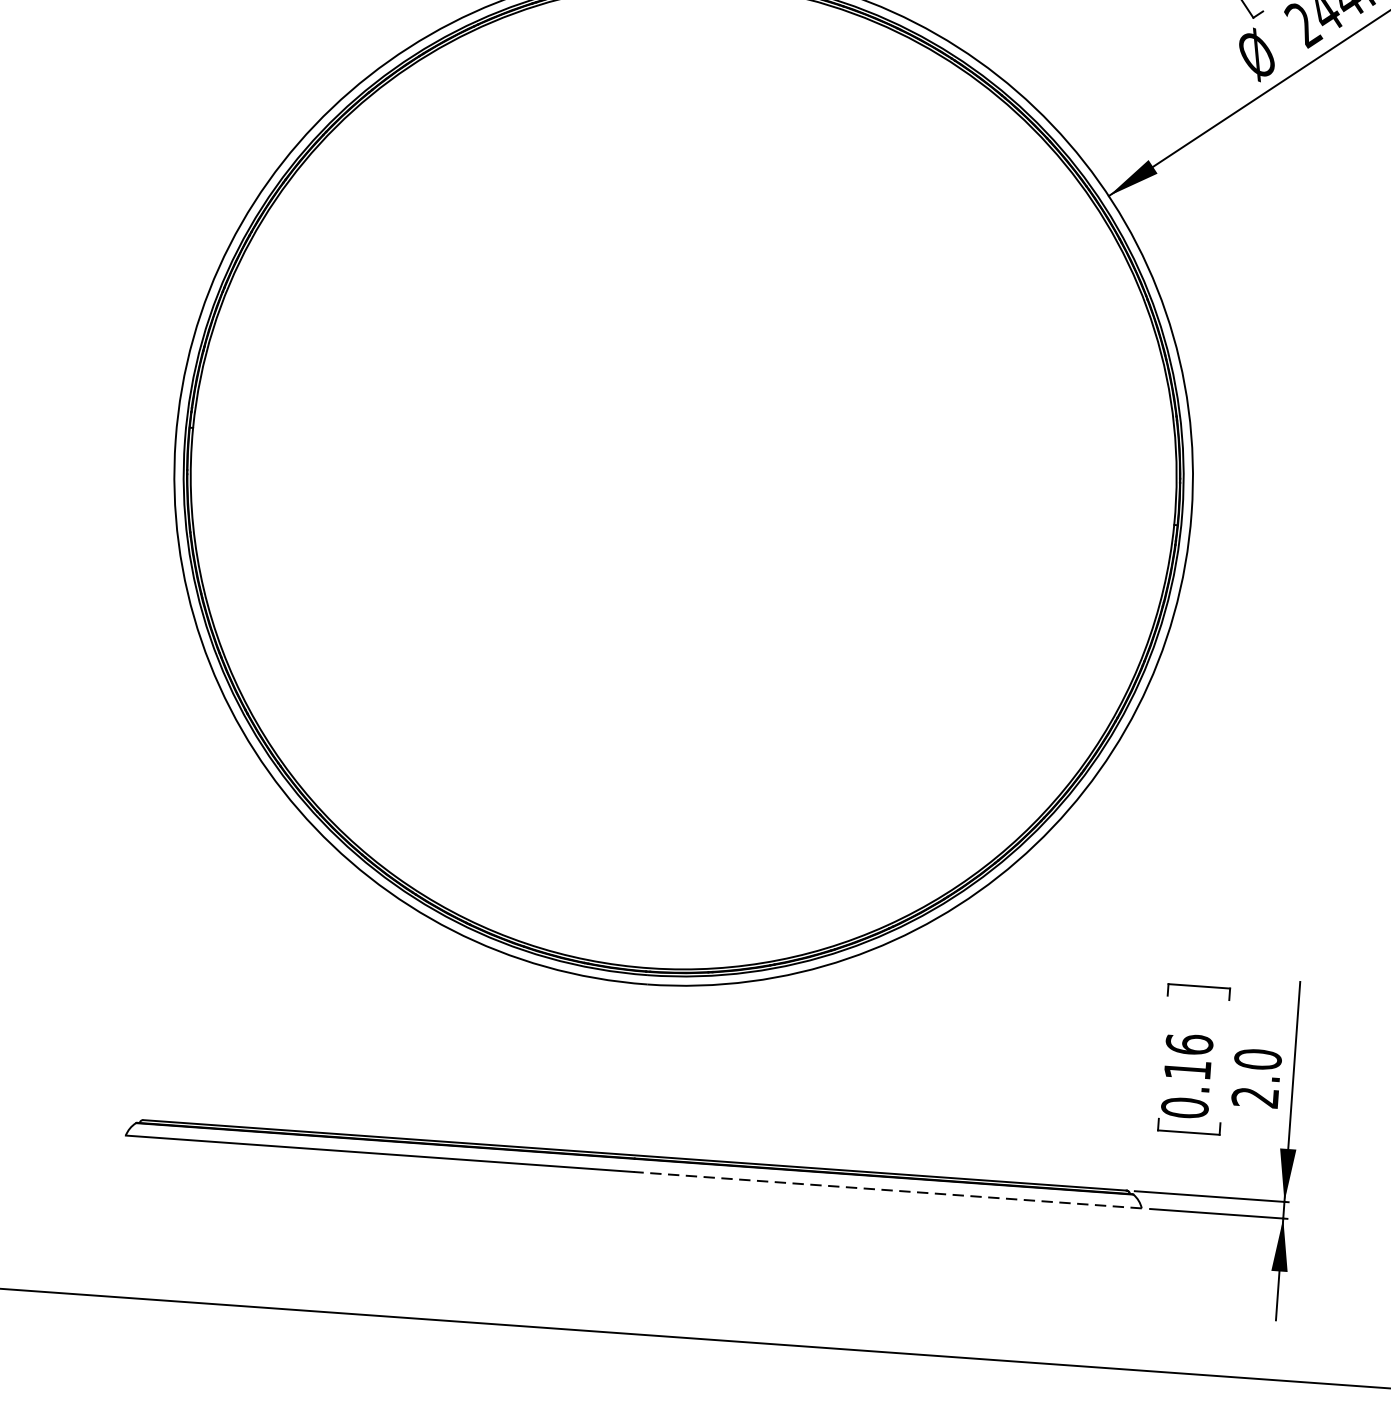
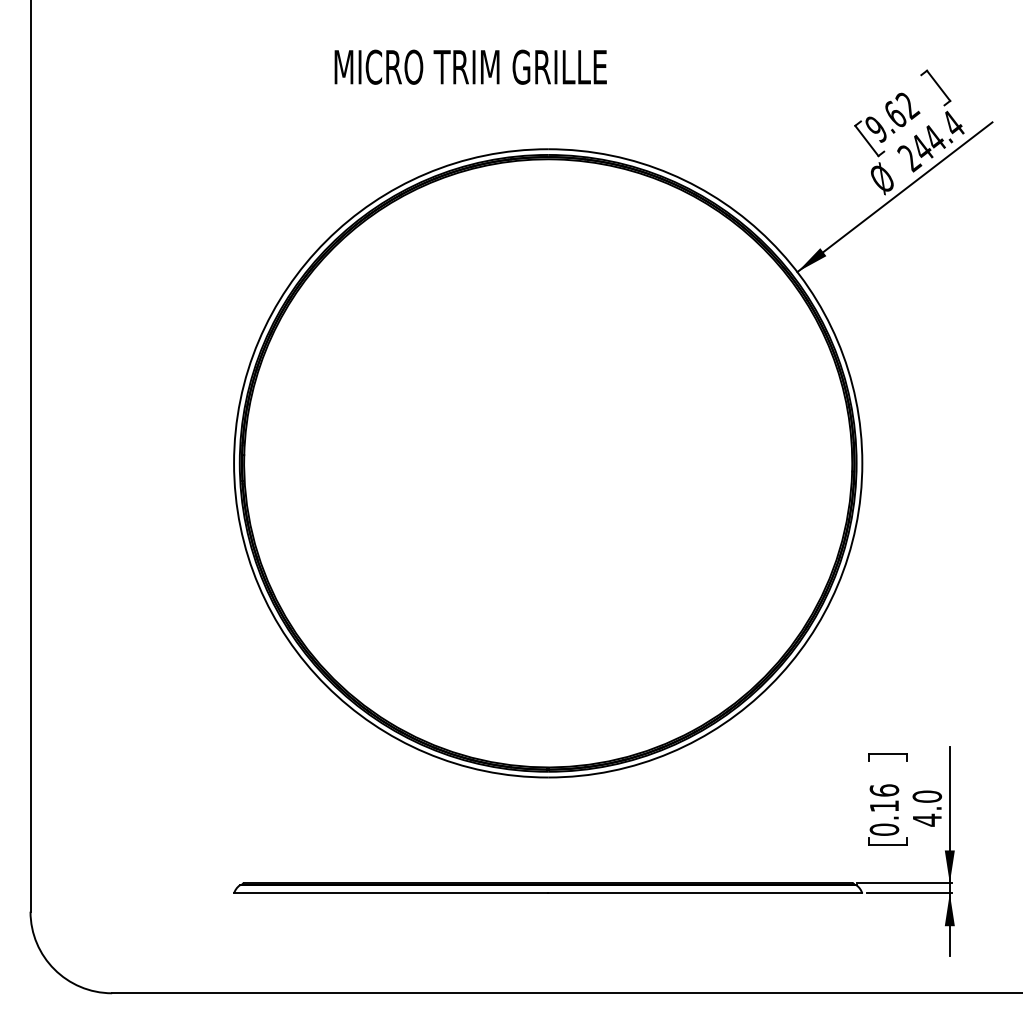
text: (1254, 1096) -> (926, 819), 2.0 -> 4.0
line: (886, 1190) -> (704, 893), dashed -> solid

